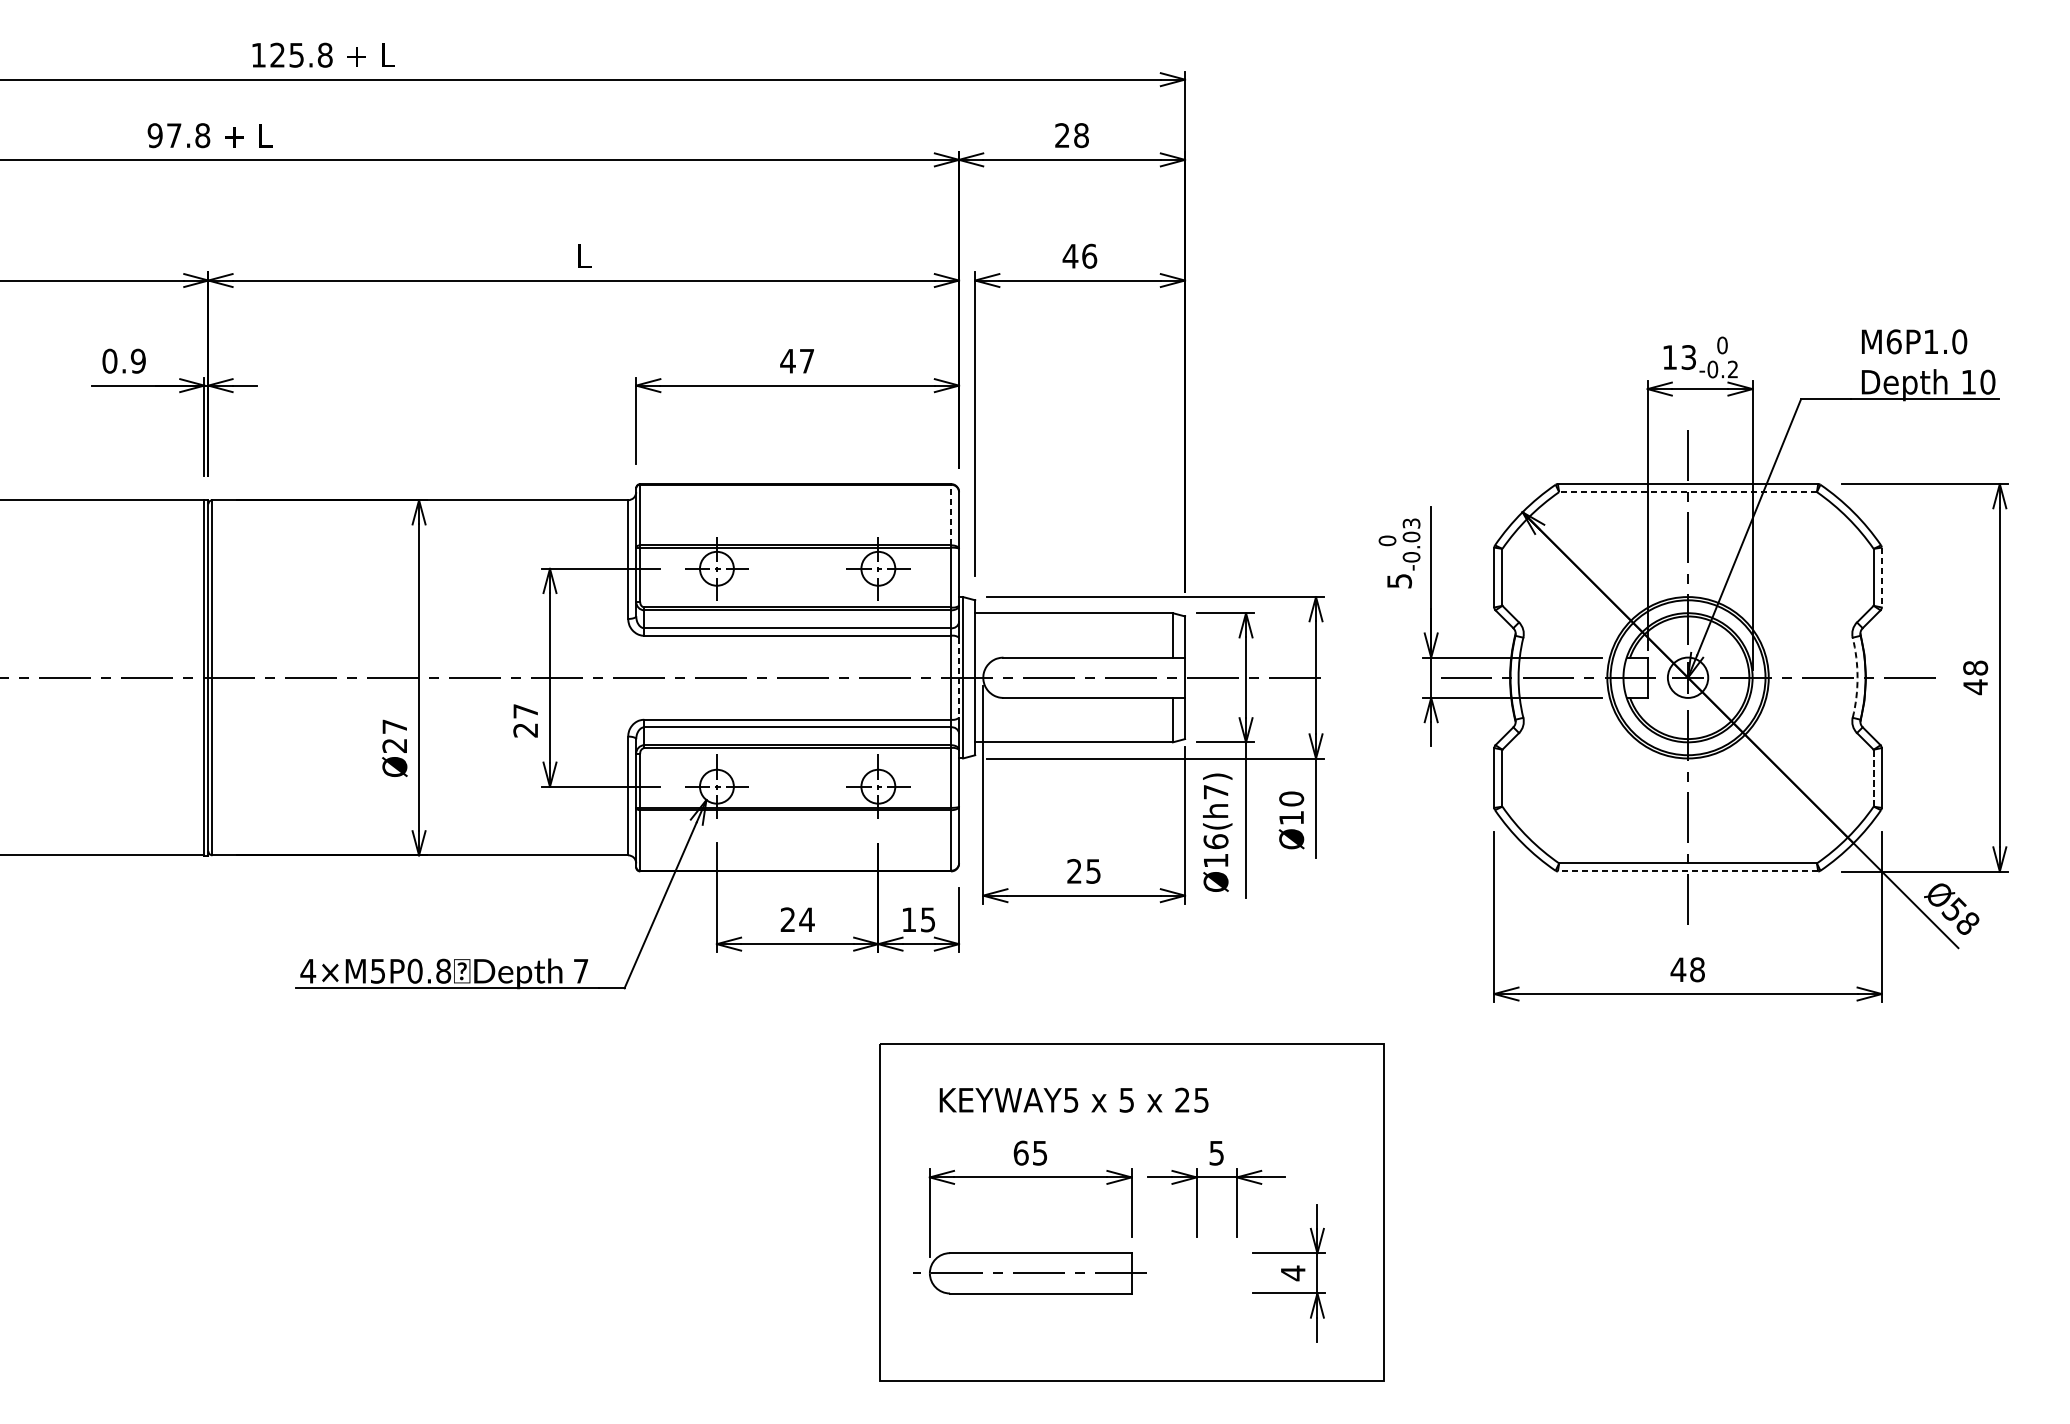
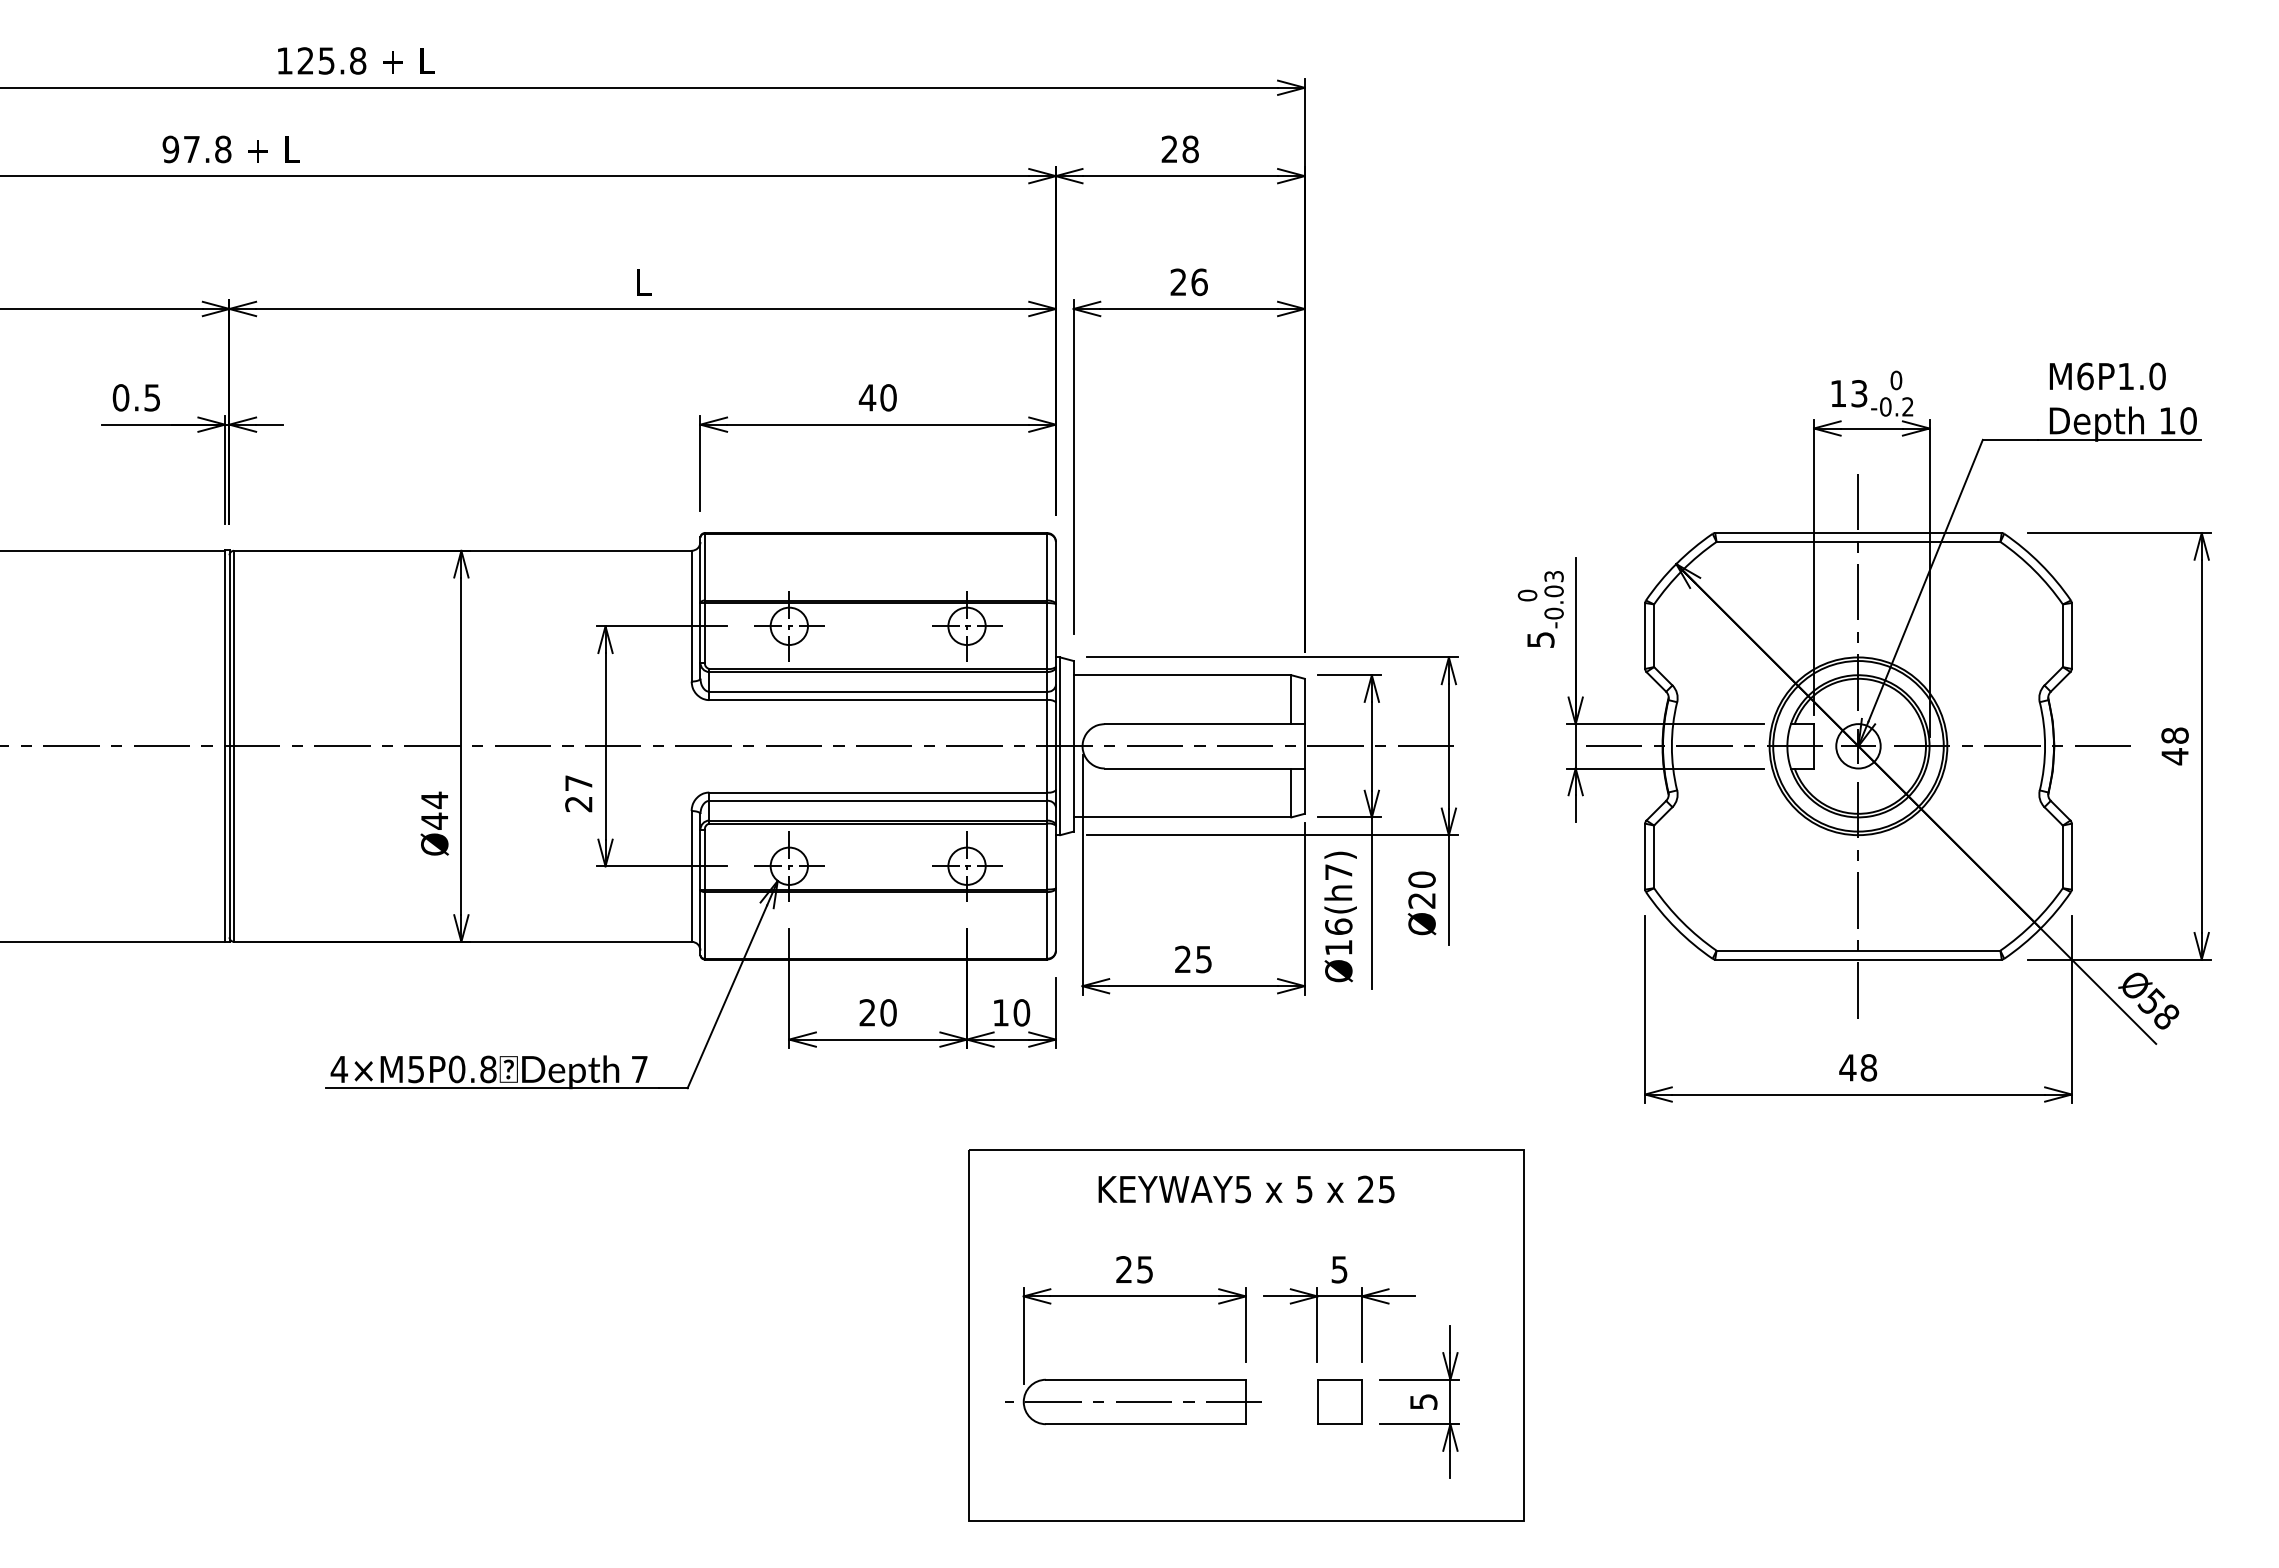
text: (1070, 255) -> (1178, 281), 46 -> 26
text: (138, 360) -> (152, 397), 0.9 -> 0.5
text: (807, 360) -> (888, 397), 47 -> 40
line: (1688, 491) -> (1858, 541), dashed -> solid
line: (951, 514) -> (1047, 566), dashed -> solid
line: (1881, 577) -> (2071, 635), dashed -> solid
line: (958, 677) -> (1055, 746), dashed -> solid
arc: (1857, 677) -> (2045, 746), dashed -> solid
text: (394, 736) -> (434, 810), Ø27 -> Ø44
line: (1873, 777) -> (2062, 856), dashed -> solid
text: (1291, 817) -> (1421, 900), Ø10 -> Ø20
line: (1687, 871) -> (1857, 959), dashed -> solid
text: (807, 919) -> (888, 1012), 24 -> 20
text: (927, 919) -> (1021, 1012), 15 -> 10
text: (1074, 1100) -> (1246, 1189), moved
text: (1021, 1152) -> (1124, 1269), 65 -> 25
part: (1216, 1272) -> (1339, 1401), added
text: (1292, 1272) -> (1423, 1401), 4 -> 5

